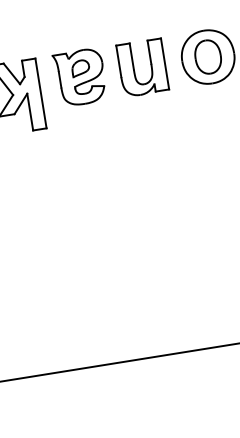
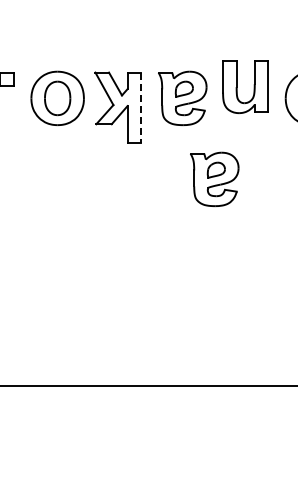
part: (134, 68) -> (237, 86), moved
line: (41, 93) -> (141, 108), solid -> dashed
part: (124, 151) -> (214, 178), added

